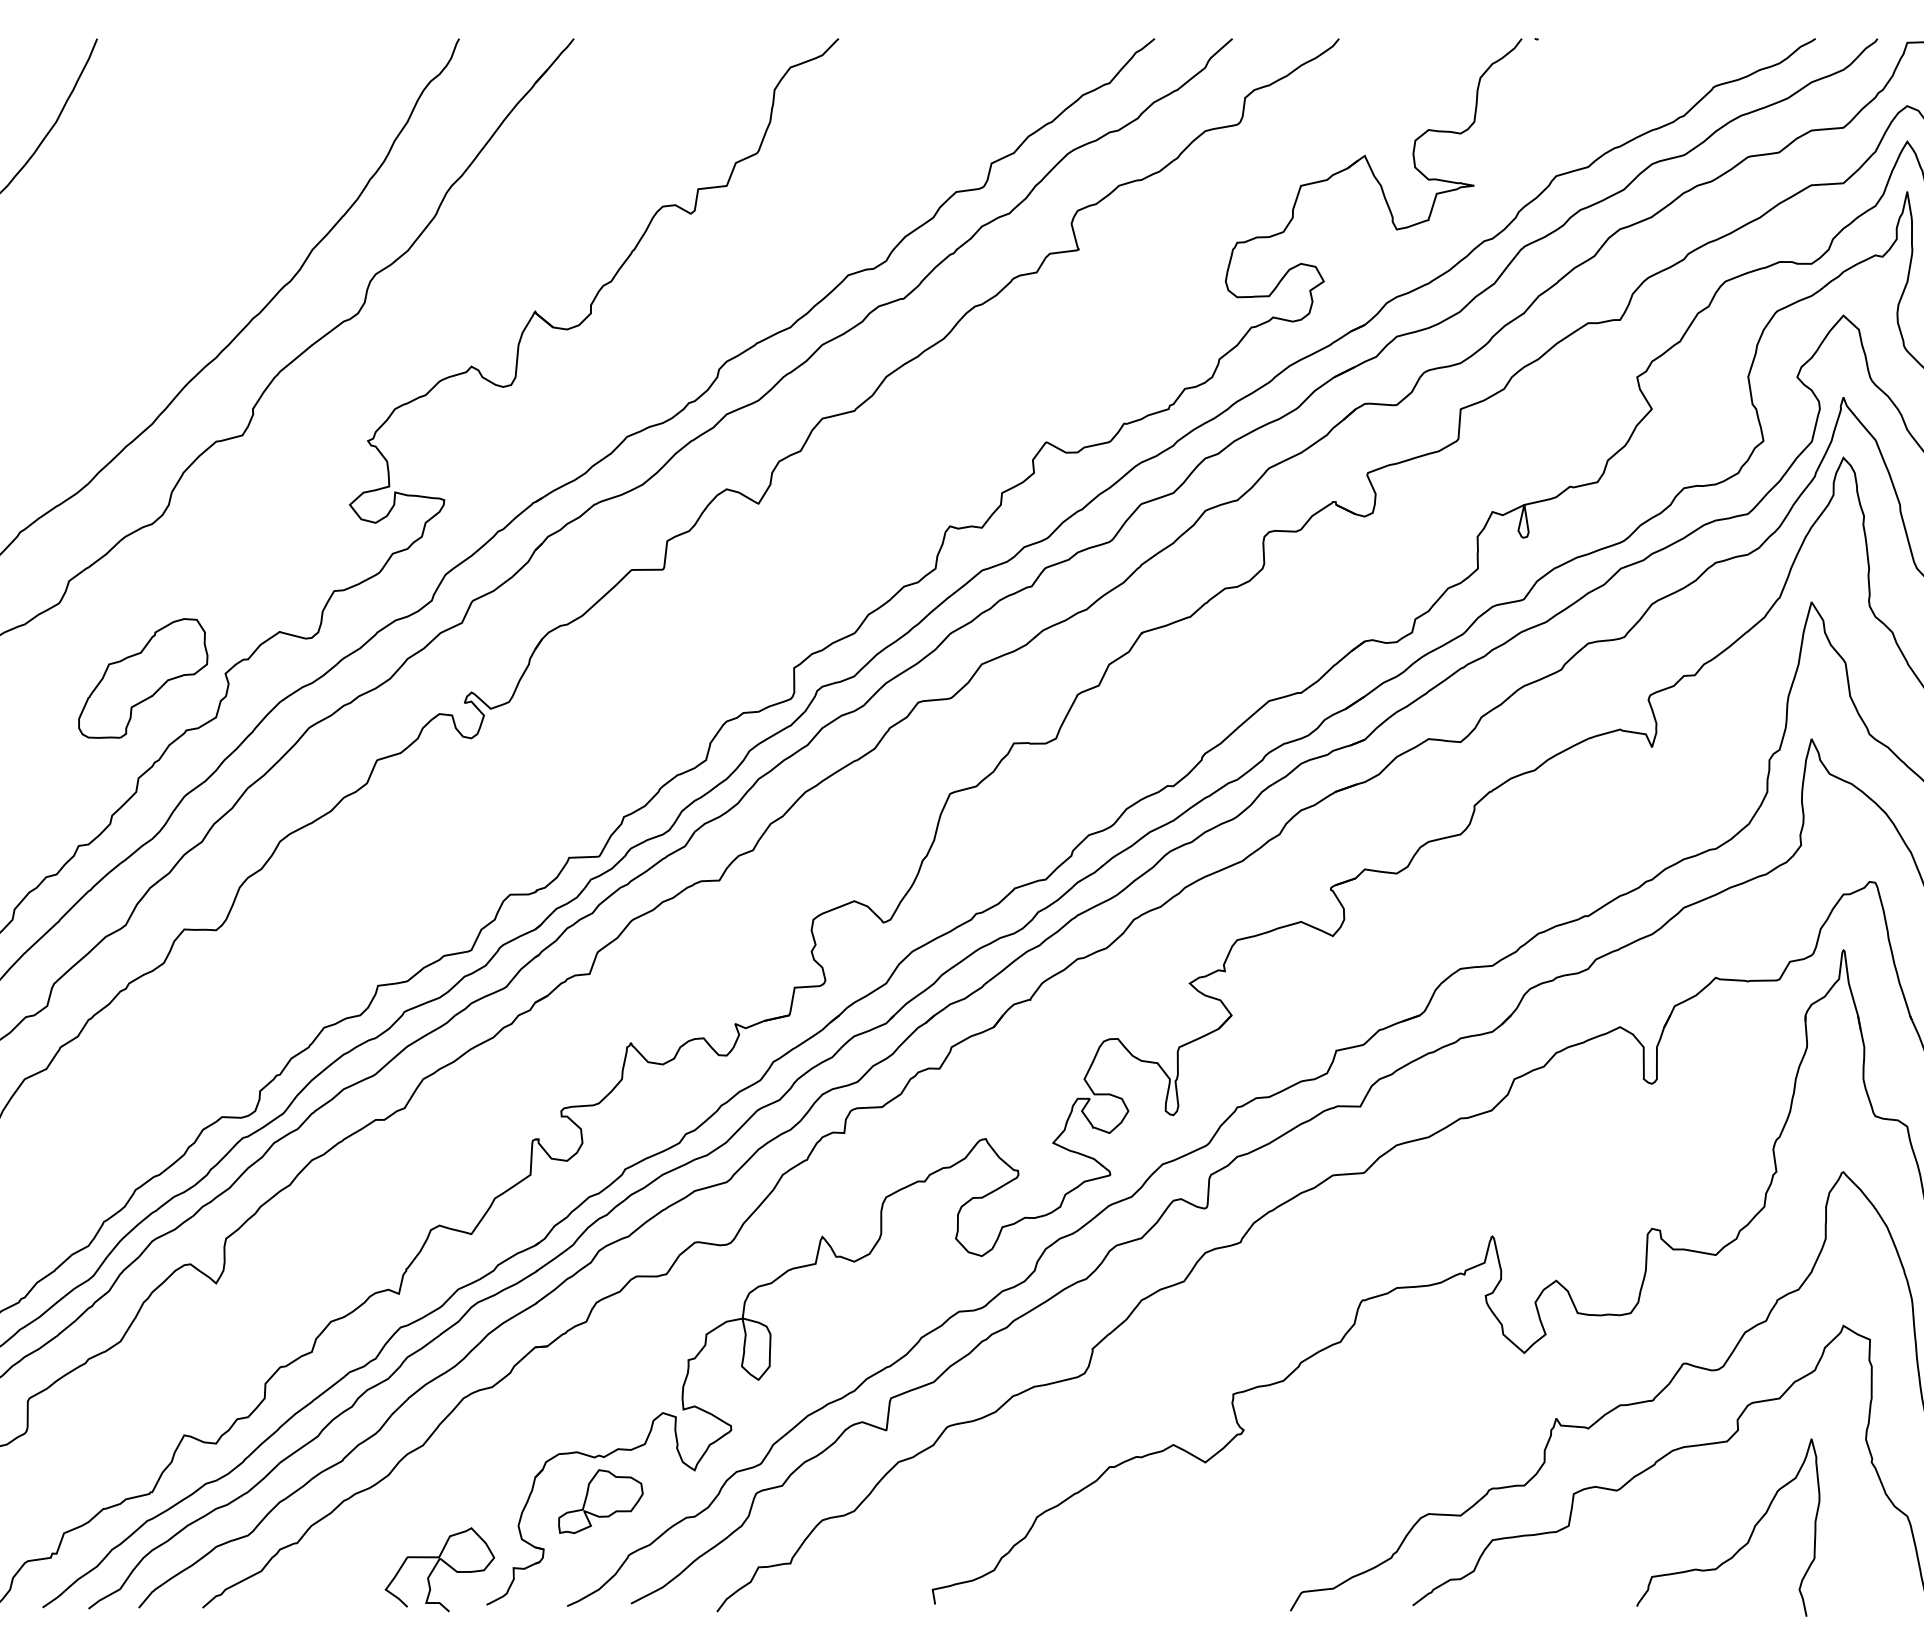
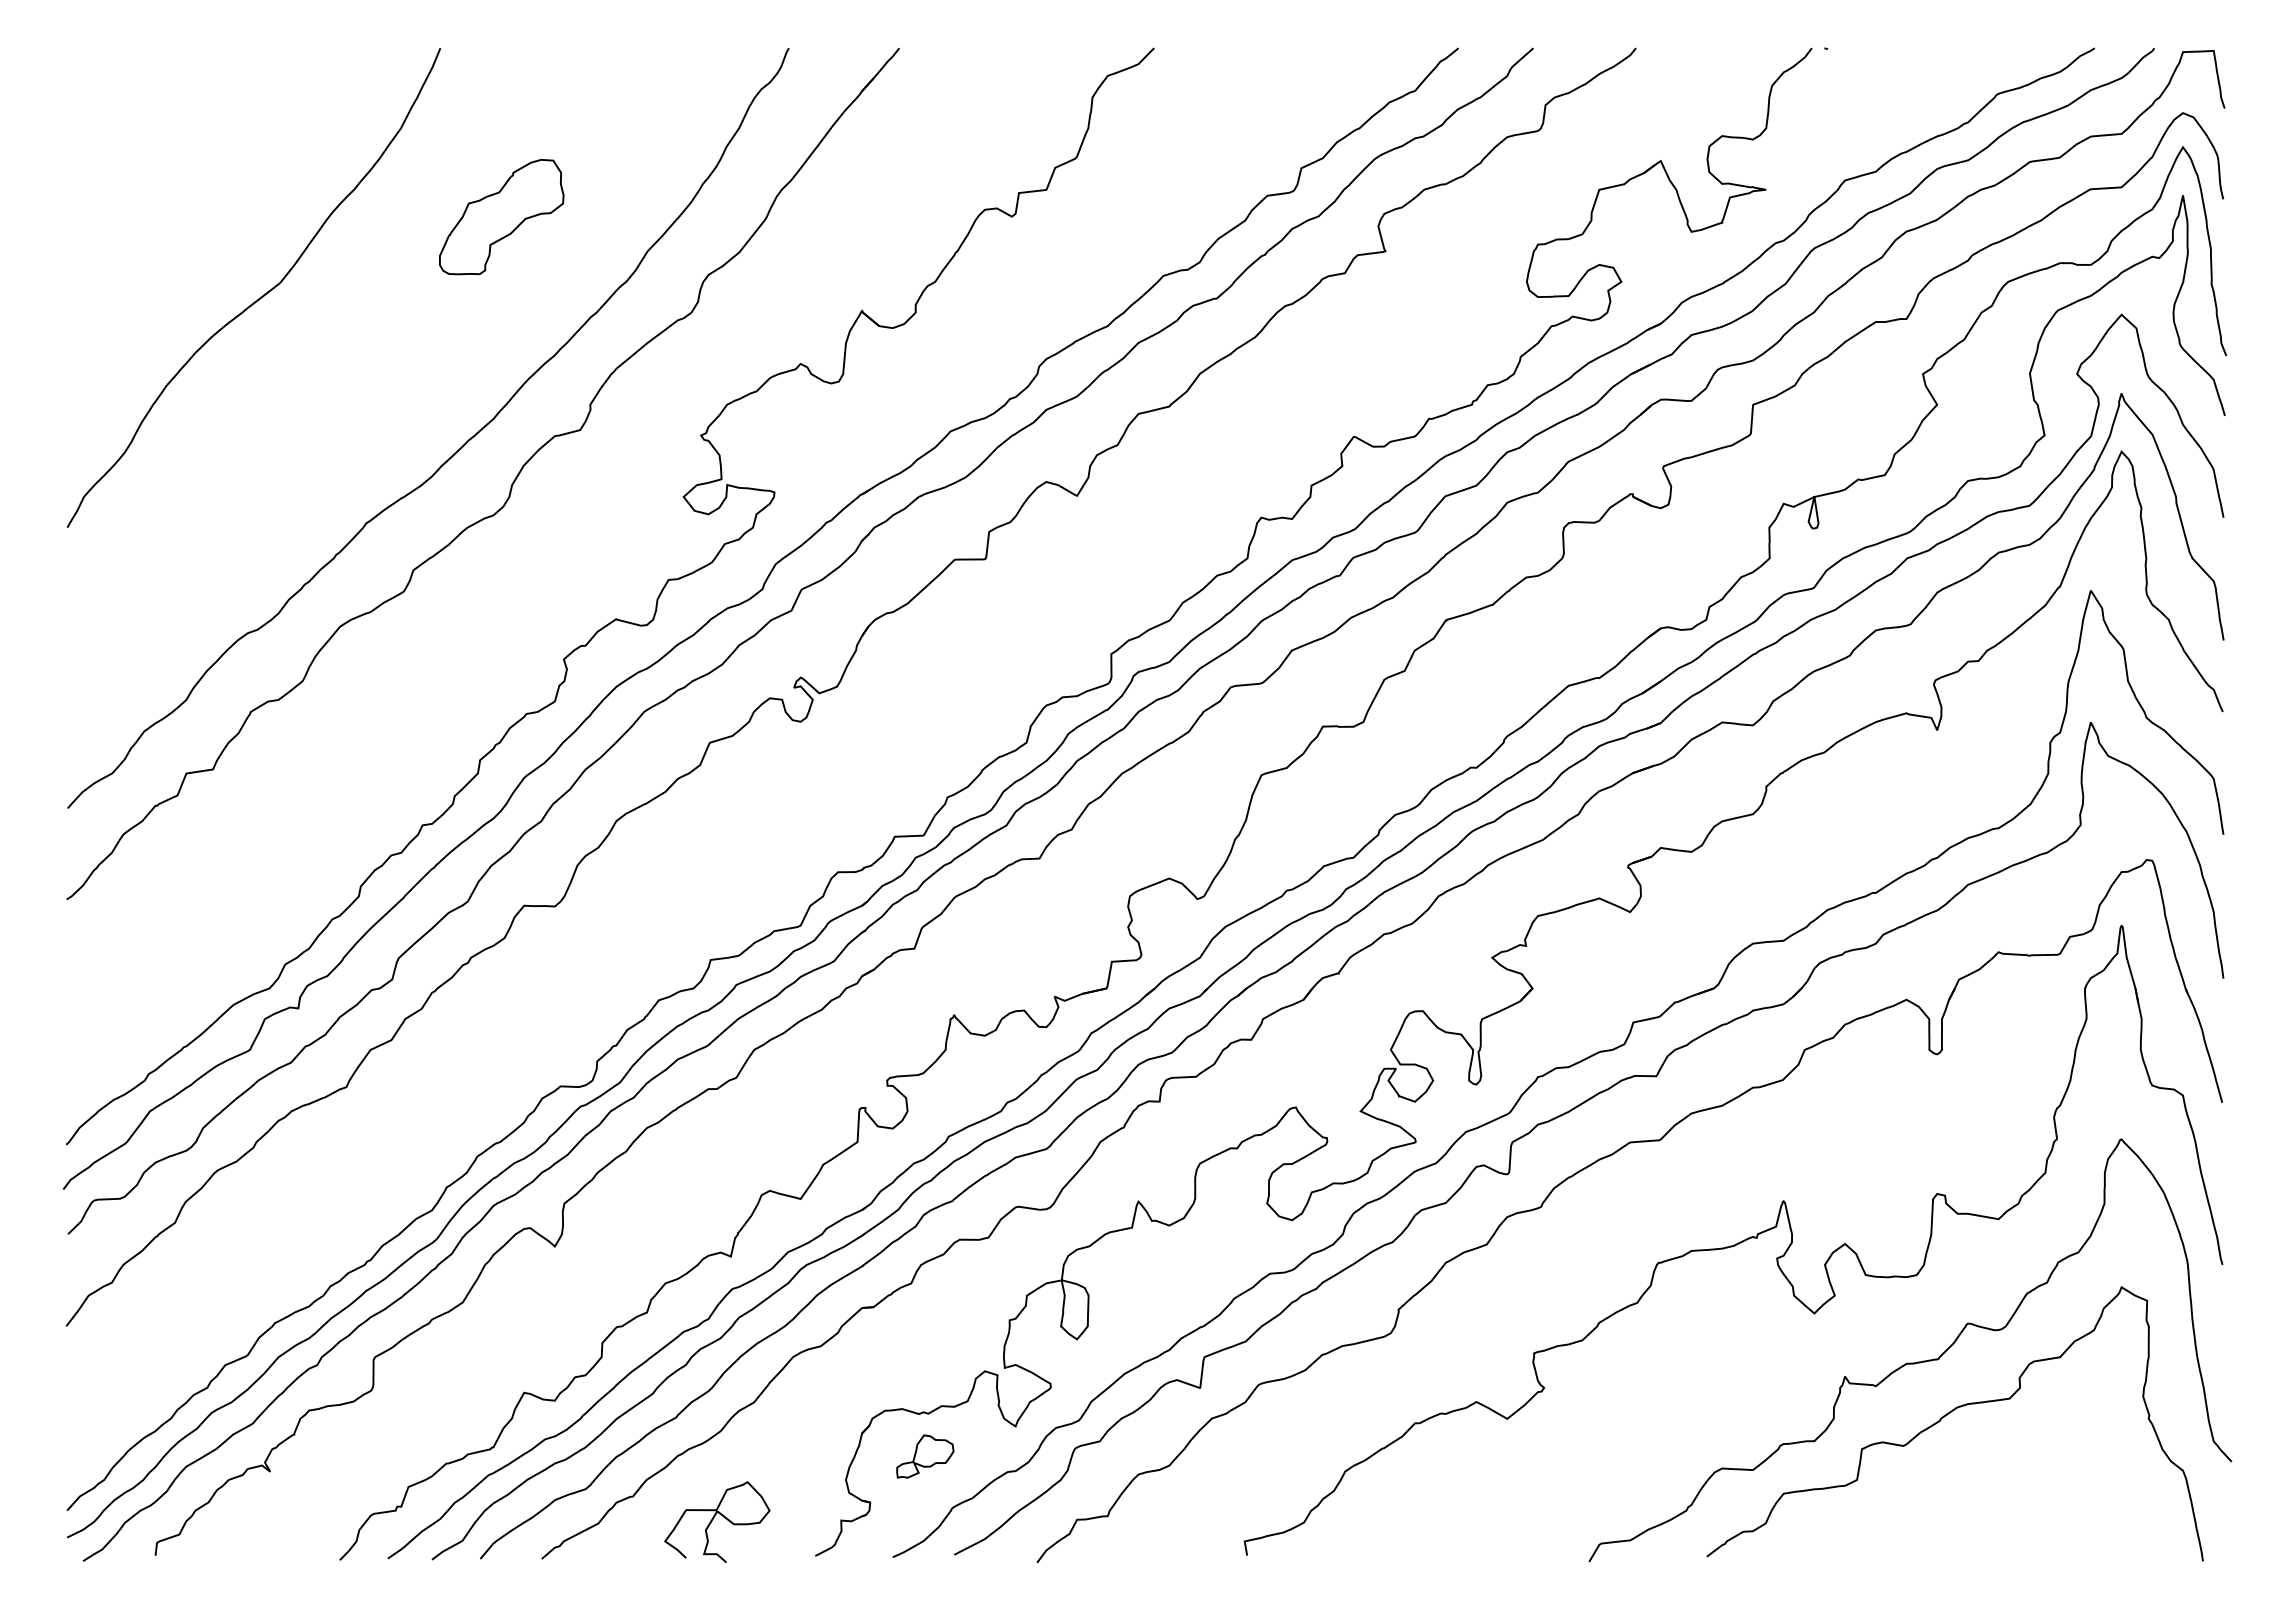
part: (143, 678) -> (501, 217), moved
part: (601, 1501) -> (925, 1456), size x0.7
curve: (1748, 1537) -> (2030, 1491), removed
curve: (436, 1565) -> (714, 1518), moved

